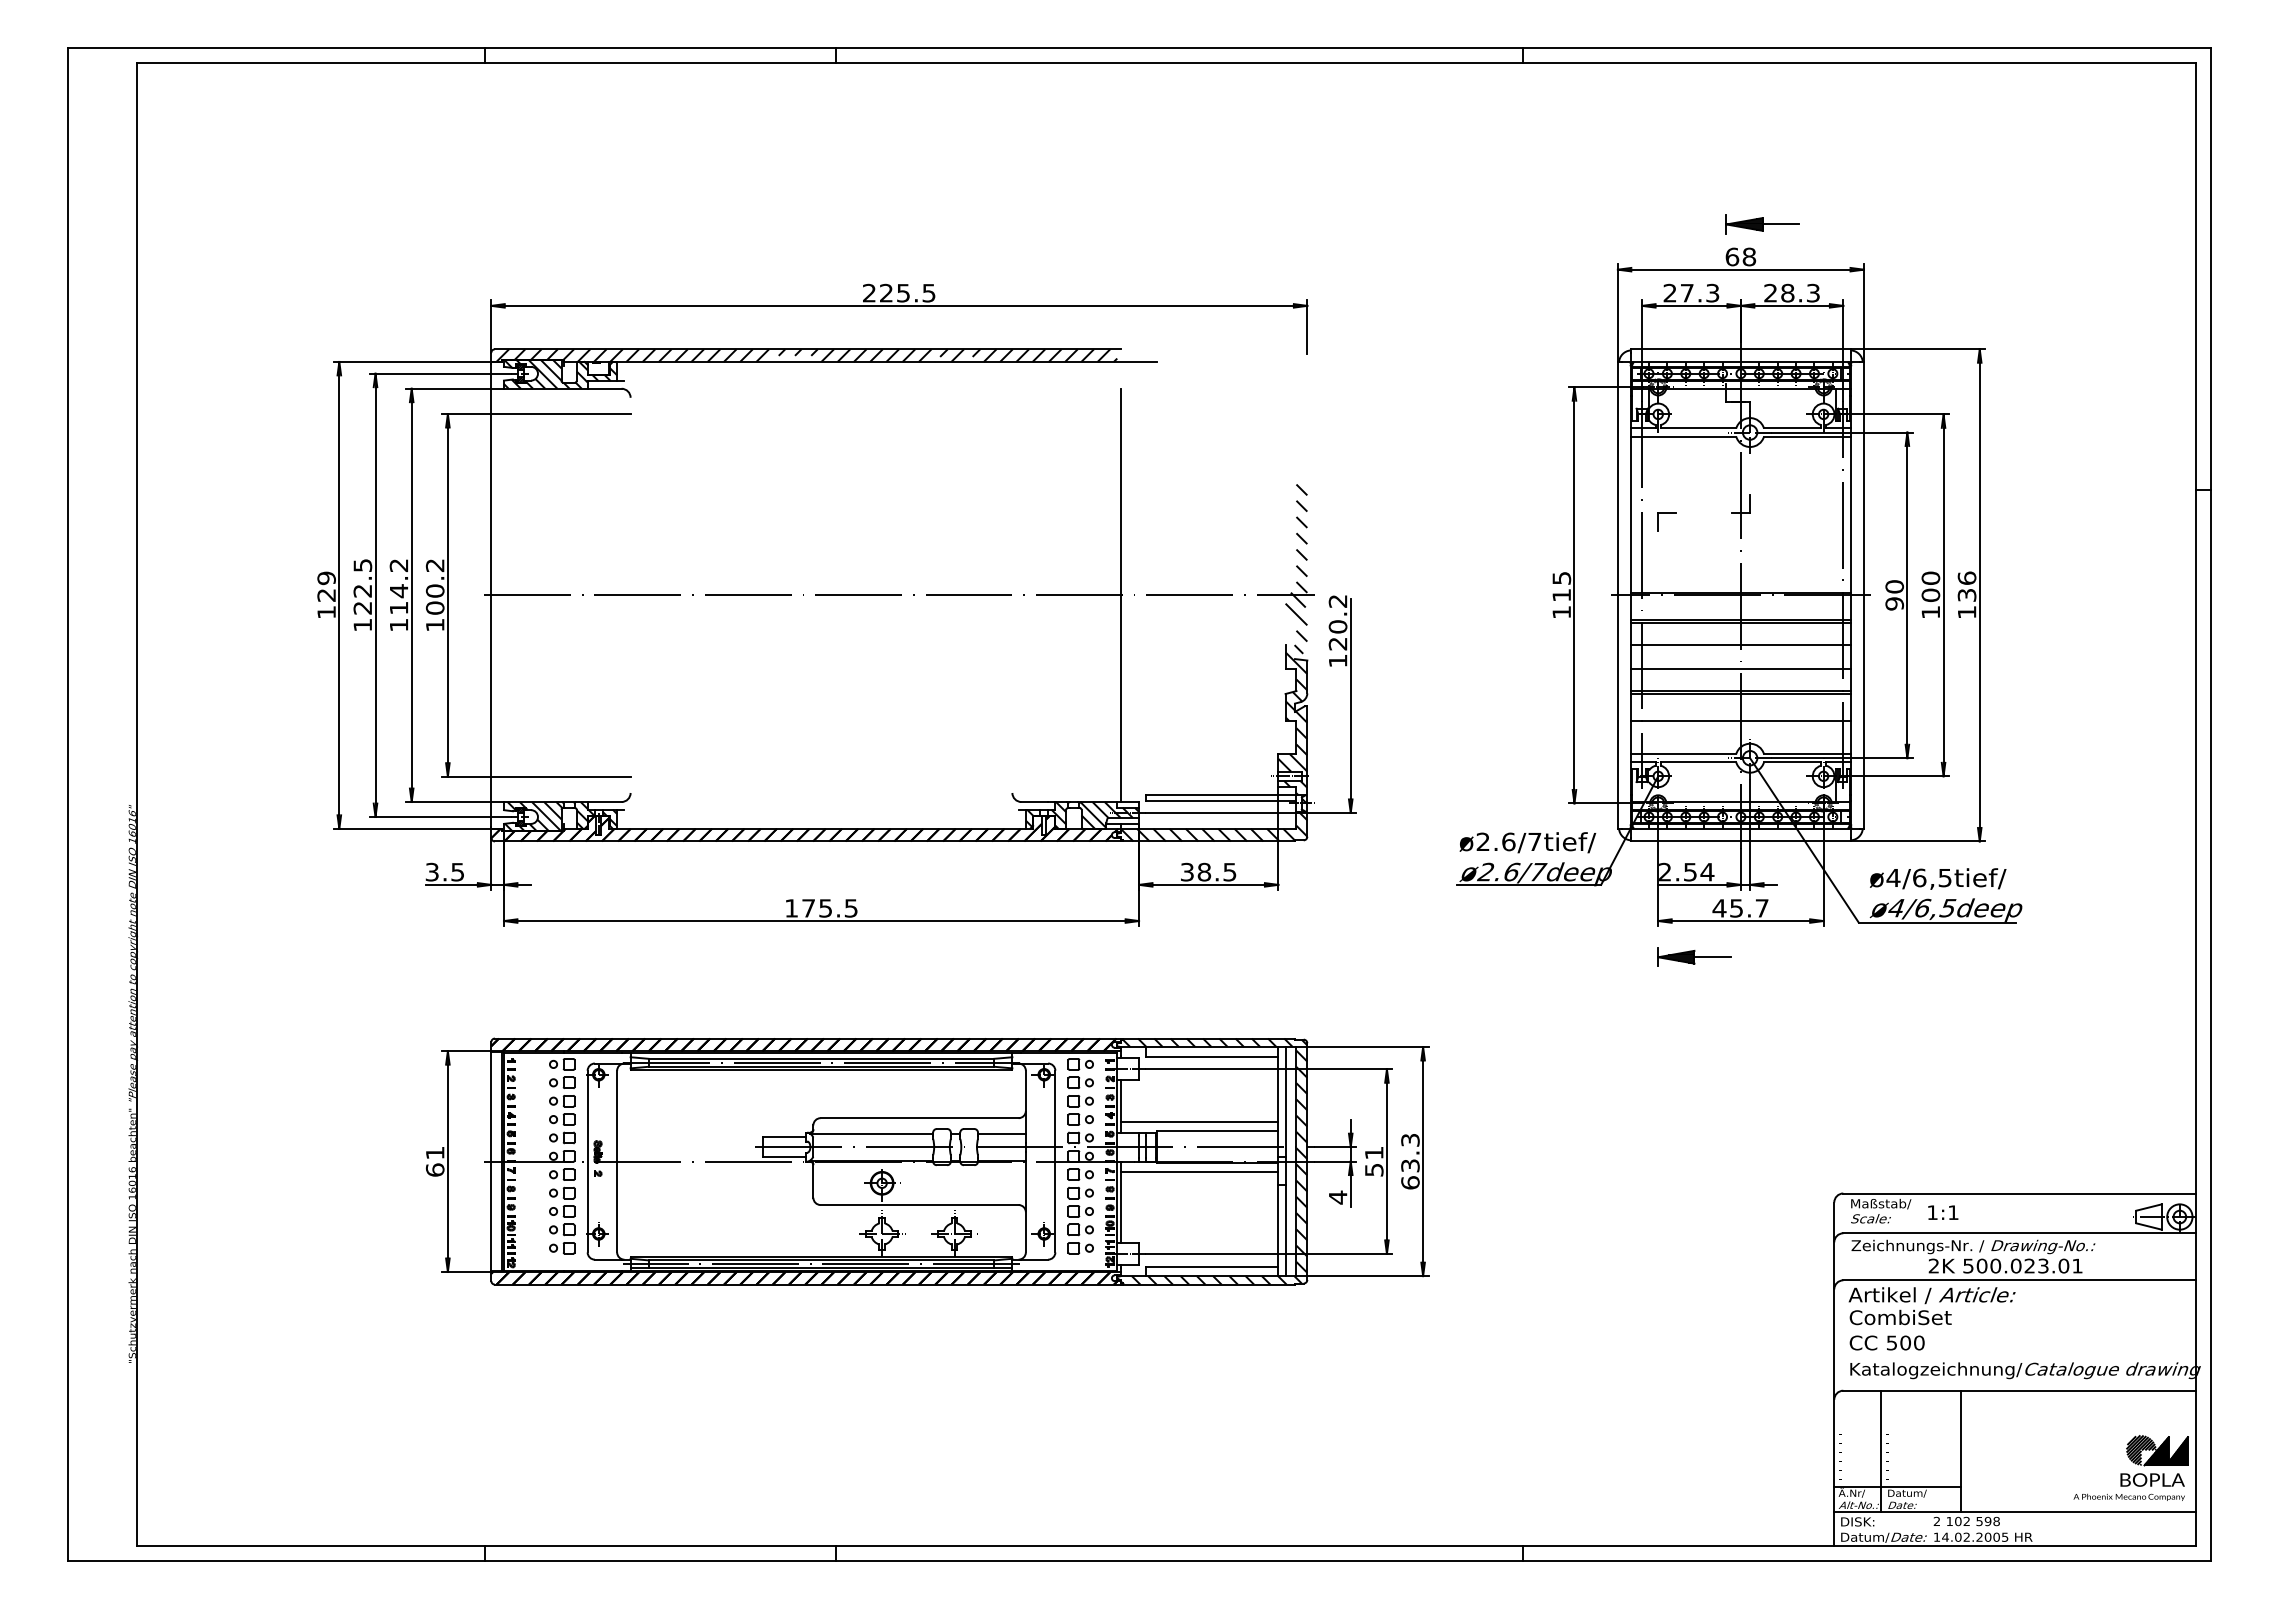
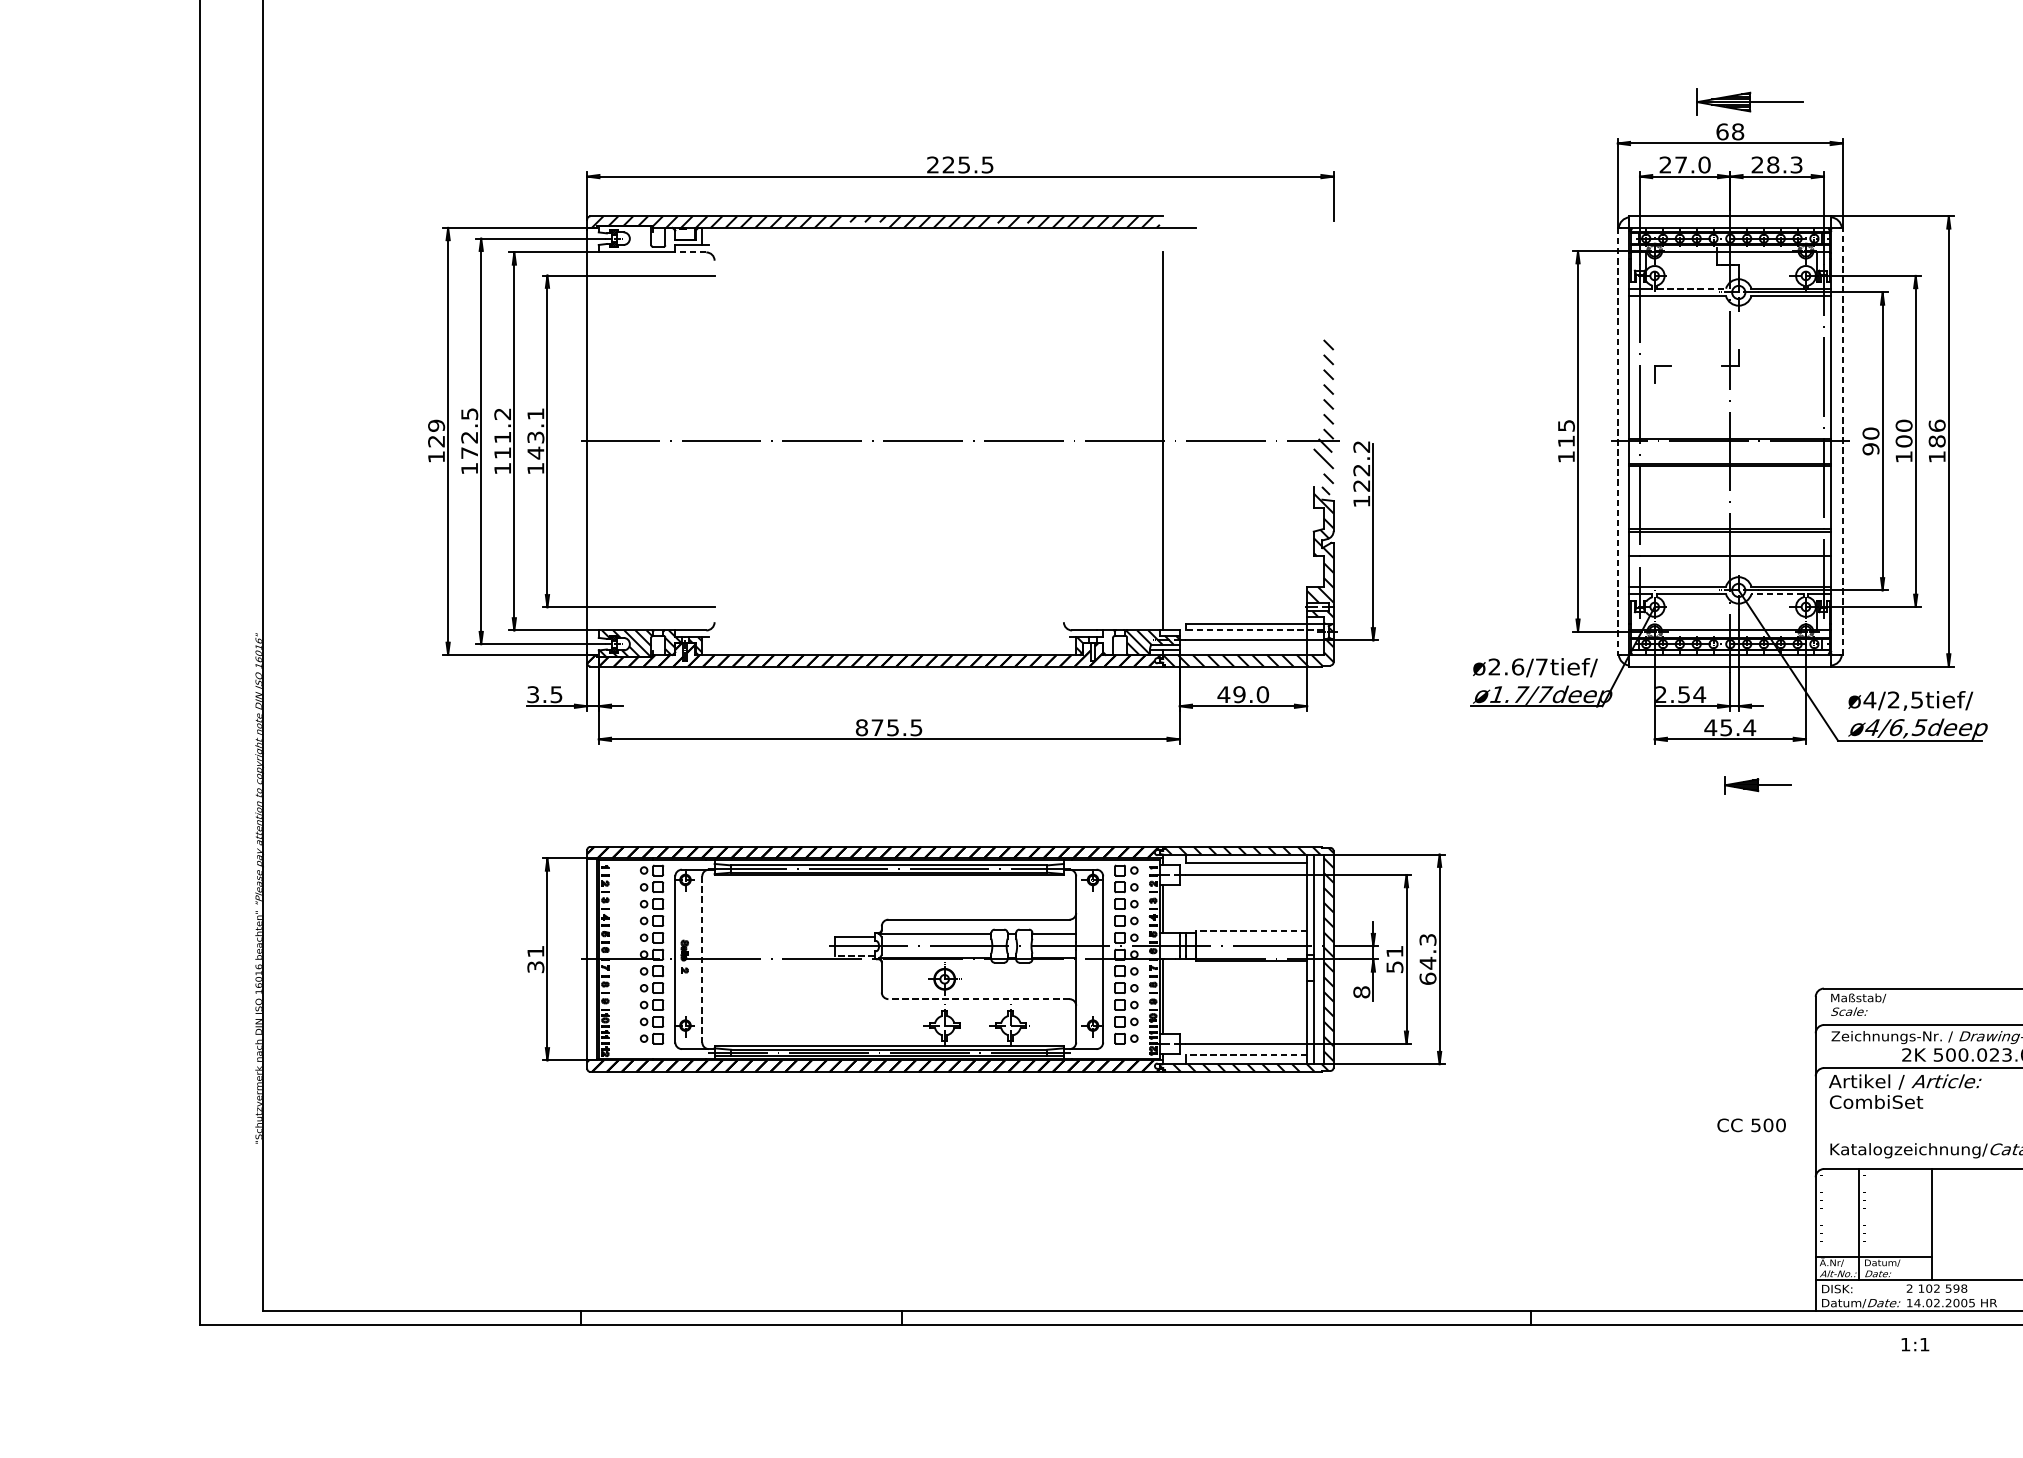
part: (1762, 224) -> (1750, 102), size x1.6
text: (1712, 292) -> (1704, 164), 27.3 -> 27.0
hatch: (560, 373) -> (650, 238), removed
line: (604, 388) -> (690, 252), solid -> dashed
line: (1698, 428) -> (1691, 288), solid -> dashed
text: (434, 587) -> (535, 434), 100.2 -> 143.1
text: (398, 591) -> (502, 437), 114.2 -> 111.2
line: (1863, 594) -> (1842, 440), solid -> dashed
text: (1966, 594) -> (1936, 440), 136 -> 186
line: (1617, 595) -> (1617, 441), solid -> dashed
text: (362, 608) -> (469, 453), 122.5 -> 172.5
text: (1337, 626) -> (1361, 469), 120.2 -> 122.2
line: (1740, 645) -> (1729, 487), removed
line: (1740, 668) -> (1729, 508), removed
line: (1791, 762) -> (1776, 594), solid -> dashed
line: (1220, 801) -> (1254, 630), solid -> dashed
hatch: (1058, 815) -> (1106, 642), removed
text: (1208, 871) -> (1243, 694), 38.5 -> 49.0
text: (1499, 871) -> (1509, 694), ø2.6/7deep -> ø1.7/7deep
text: (1919, 877) -> (1893, 699), ø4/6,5tief/ -> ø4/2,5tief/
text: (791, 908) -> (861, 727), 175.5 -> 875.5
text: (1762, 908) -> (1750, 727), 45.7 -> 45.4
part: (1694, 956) -> (1758, 784), moved
line: (1199, 1121) -> (1235, 922), removed
line: (1217, 1130) -> (1251, 930), solid -> dashed
line: (784, 1157) -> (855, 955), solid -> dashed
line: (617, 1161) -> (702, 959), solid -> dashed
text: (1410, 1165) -> (1428, 962), 63.3 -> 64.3
text: (434, 1169) -> (535, 966), 61 -> 31
line: (1199, 1172) -> (1235, 969), removed
text: (1337, 1197) -> (1361, 992), 4 -> 8
line: (919, 1205) -> (978, 999), solid -> dashed
text: (1943, 1212) -> (1915, 1344), moved
line: (1211, 1266) -> (1246, 1055), solid -> dashed
text: (1886, 1342) -> (1750, 1124), moved

